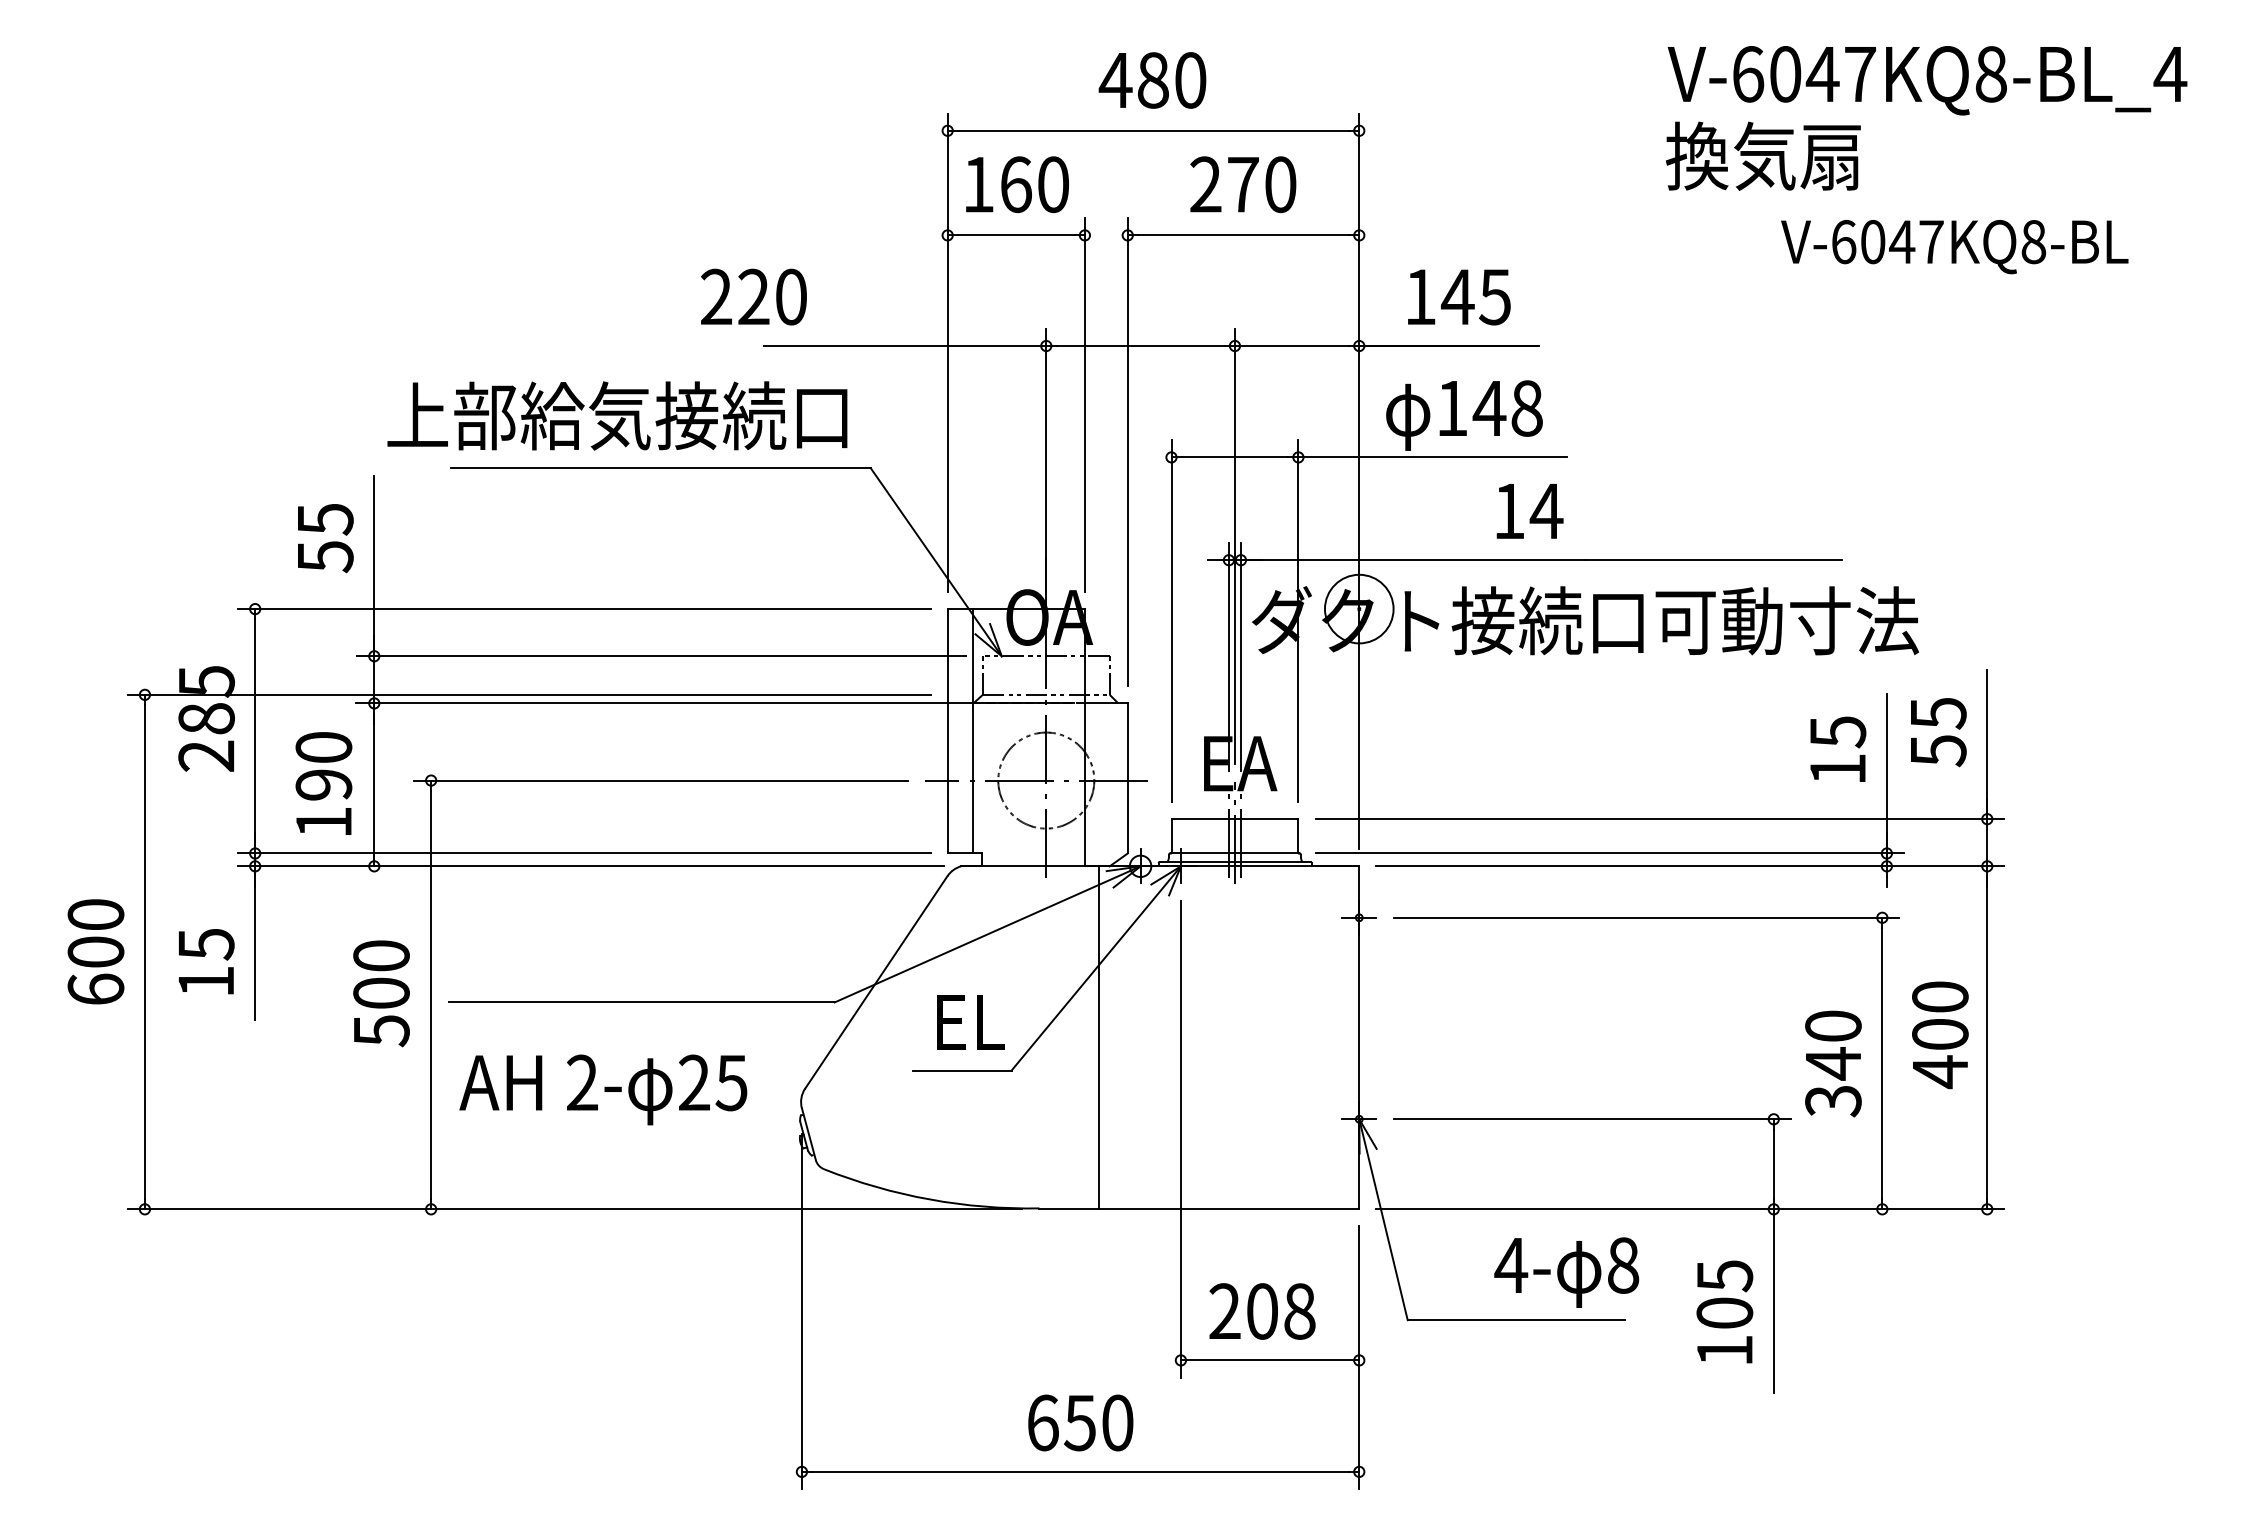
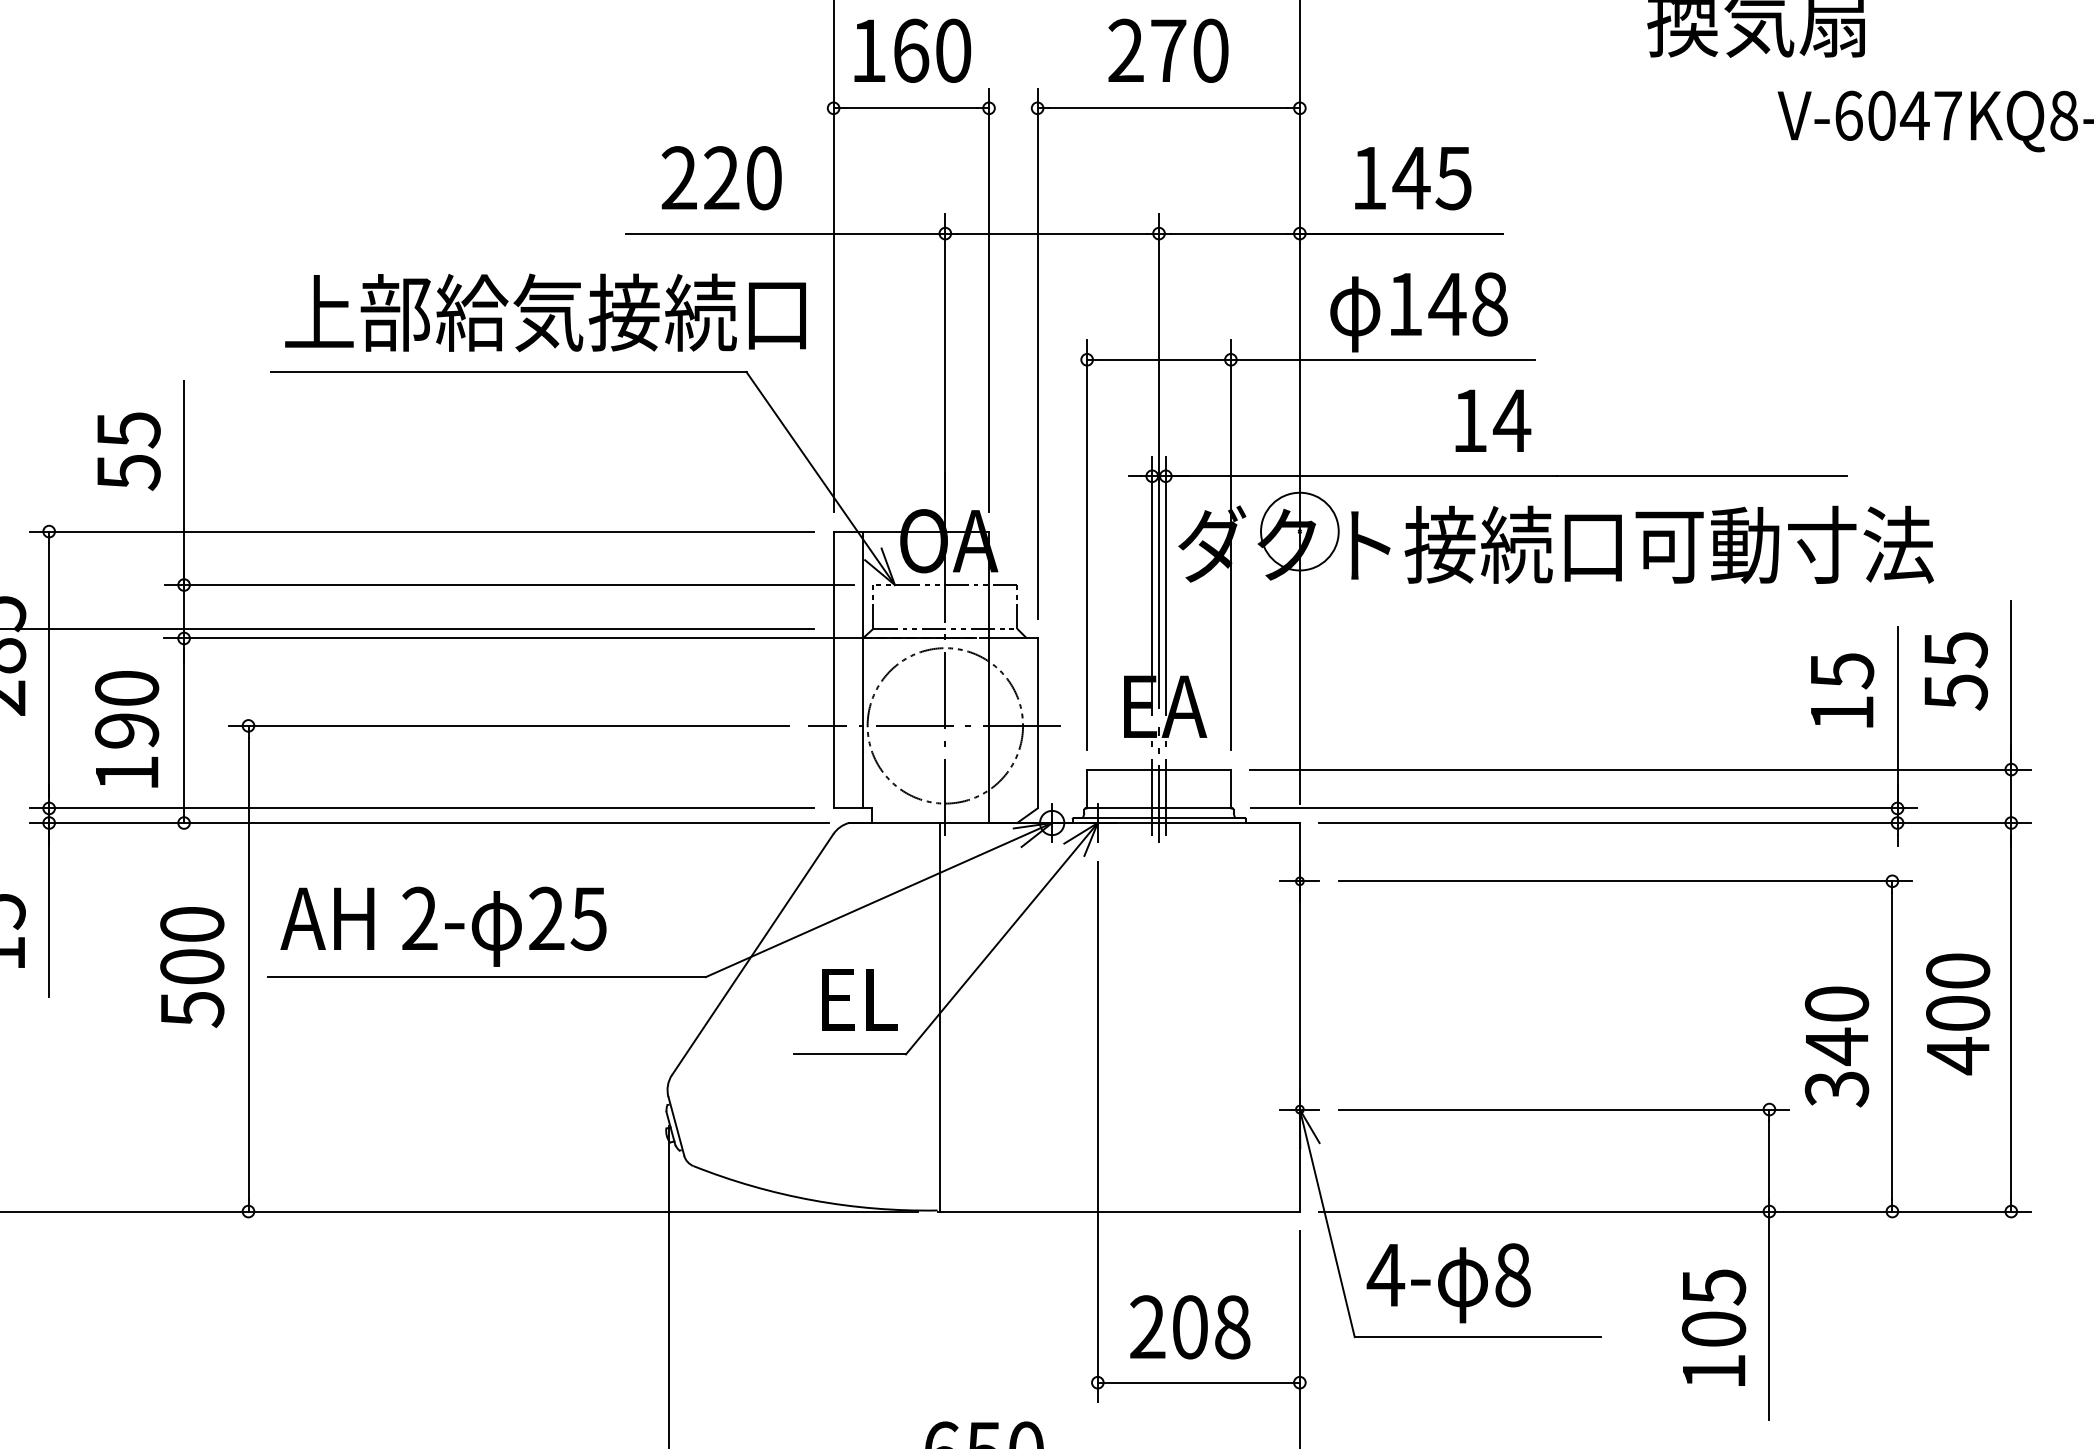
text: (753, 296) -> (721, 177), moved
text: (617, 415) -> (545, 312), moved
circle: (1045, 780) -> (944, 725), size x1.43
line: (1099, 1037) -> (941, 1016), moved
text: (603, 1089) -> (443, 926), moved
text: (1566, 1272) -> (1448, 1283), moved

